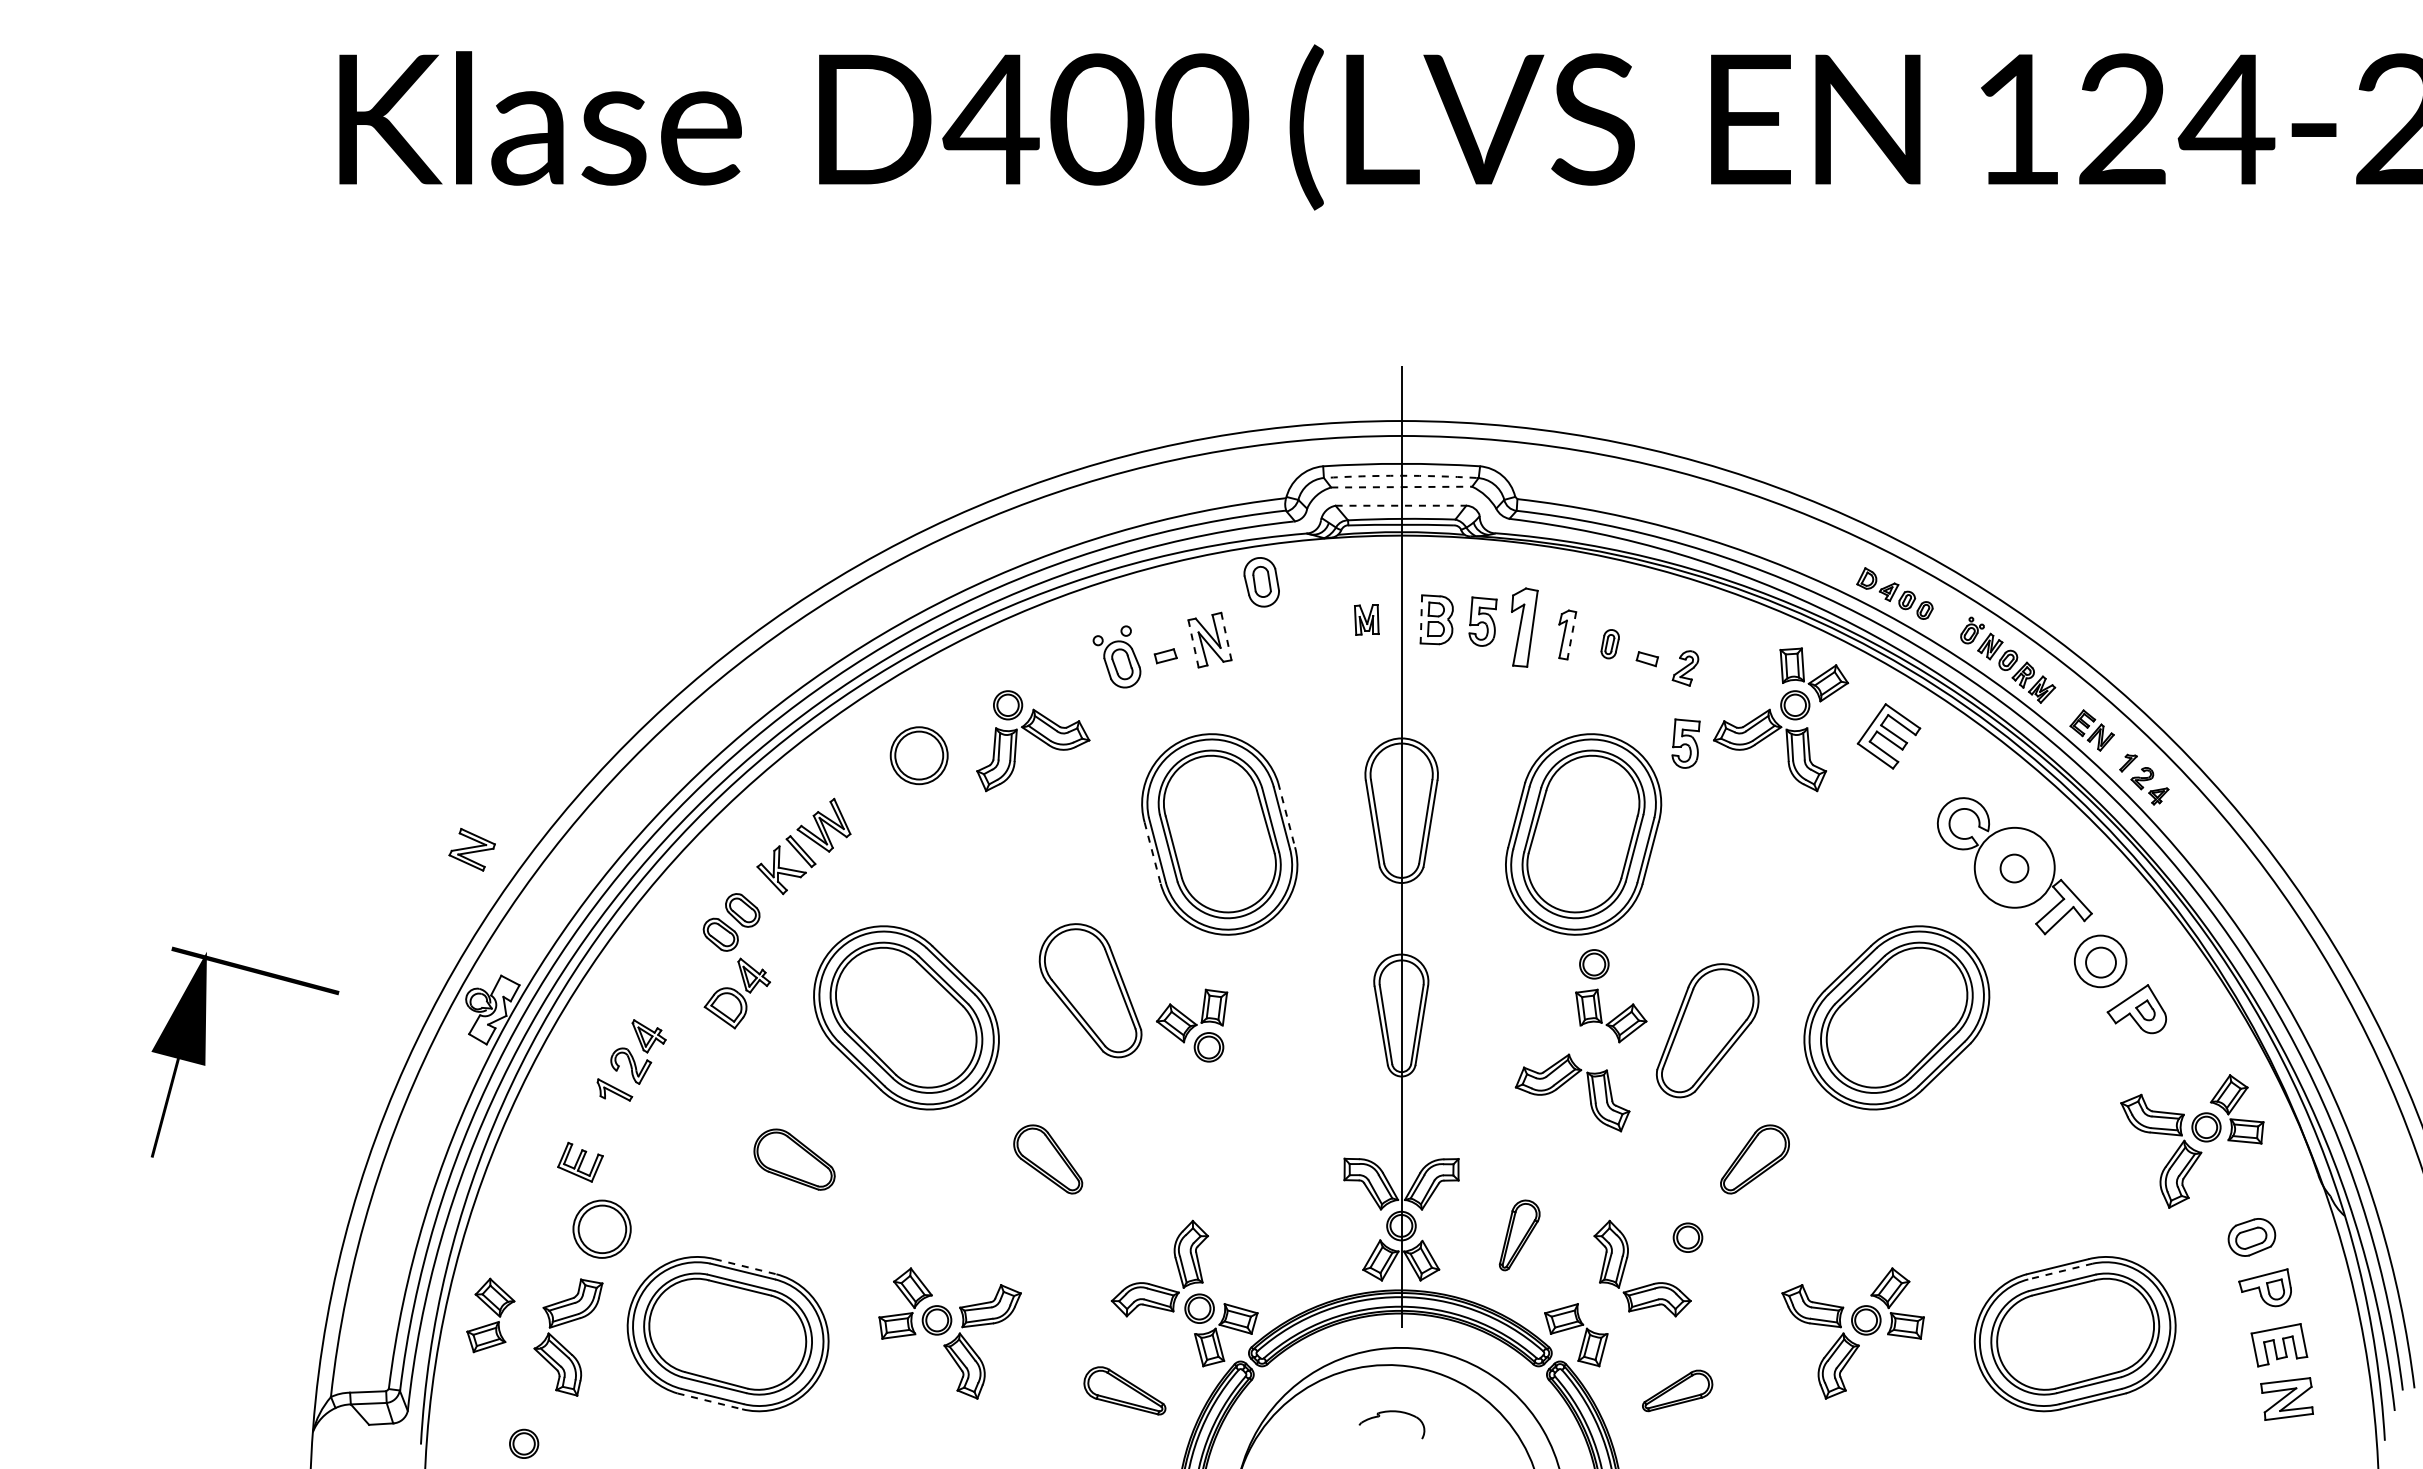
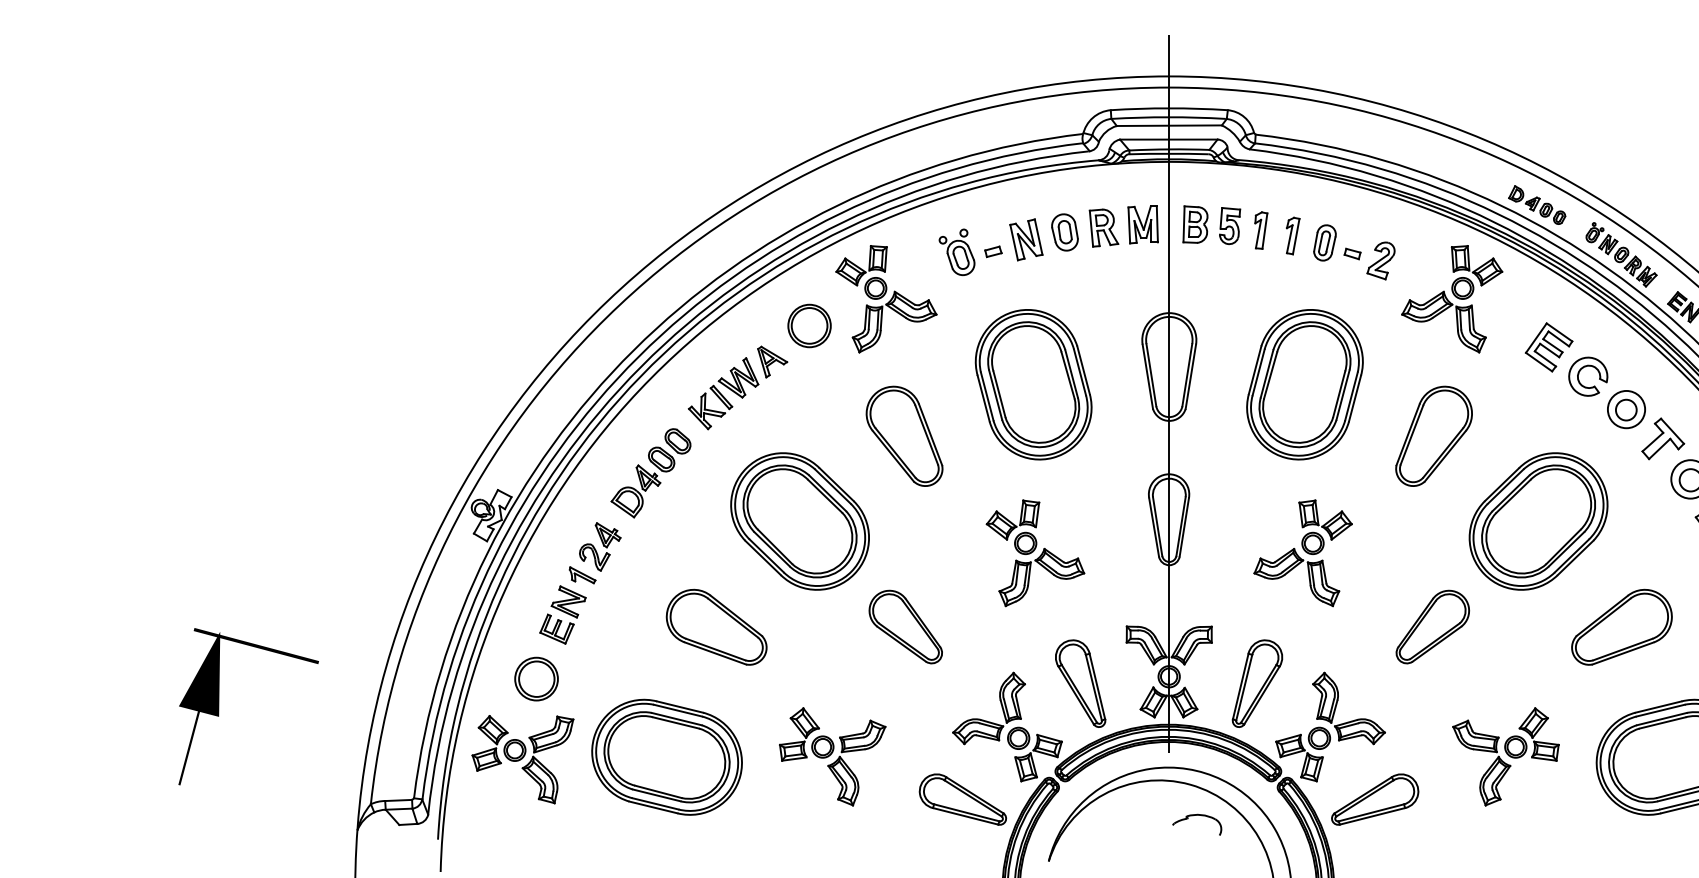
arc: (1400, 475) -> (1168, 117), dashed -> solid
line: (1402, 487) -> (1169, 125), dashed -> solid
line: (1401, 505) -> (1169, 139), dashed -> solid
part: (1261, 582) -> (1064, 232), moved
part: (1366, 619) -> (1143, 224), size x1.67
line: (1421, 619) -> (1184, 224), dashed -> solid
part: (1313, 624) -> (1103, 228), added
part: (1525, 627) -> (1261, 230), size x0.62
line: (1571, 636) -> (1295, 237), dashed -> solid
line: (1226, 637) -> (1038, 237), dashed -> solid
line: (1193, 643) -> (1014, 242), dashed -> solid
part: (1609, 643) -> (1324, 242), size x1.67
part: (1685, 668) -> (1380, 260), size x1.43
part: (988, 674) -> (861, 265), added
part: (1888, 736) -> (1548, 347), moved
part: (1685, 743) -> (1380, 316), removed
part: (869, 803) -> (772, 361), added
line: (1286, 815) -> (1083, 370), dashed -> solid
part: (471, 849) -> (568, 601), moved
line: (1152, 853) -> (983, 398), dashed -> solid
circle: (2014, 867) -> (1626, 409), size x0.62
part: (1594, 964) -> (1313, 543), moved
part: (1090, 990) -> (904, 436), moved
part: (737, 993) -> (636, 491), moved
part: (1707, 1030) -> (1433, 436), moved
part: (205, 1051) -> (219, 706), moved
part: (1237, 1083) -> (1046, 570), added
part: (794, 1159) -> (716, 627), size x1.67
part: (1047, 1159) -> (905, 627), size x1.43
part: (1754, 1159) -> (1432, 627), size x1.43
part: (2008, 1159) -> (1621, 627), added
part: (601, 1228) -> (536, 678), moved
part: (1282, 1235) -> (1080, 683), added
part: (1519, 1235) -> (1257, 683), size x1.67
part: (1687, 1237) -> (1319, 738), moved
line: (745, 1266) -> (680, 706), dashed -> solid
line: (2060, 1271) -> (1660, 710), dashed -> solid
part: (1124, 1390) -> (962, 799), size x1.43
part: (1677, 1390) -> (1375, 799), size x1.67
line: (710, 1401) -> (653, 807), dashed -> solid
part: (1391, 1412) -> (1196, 815), moved
part: (524, 1443) -> (515, 750), moved

